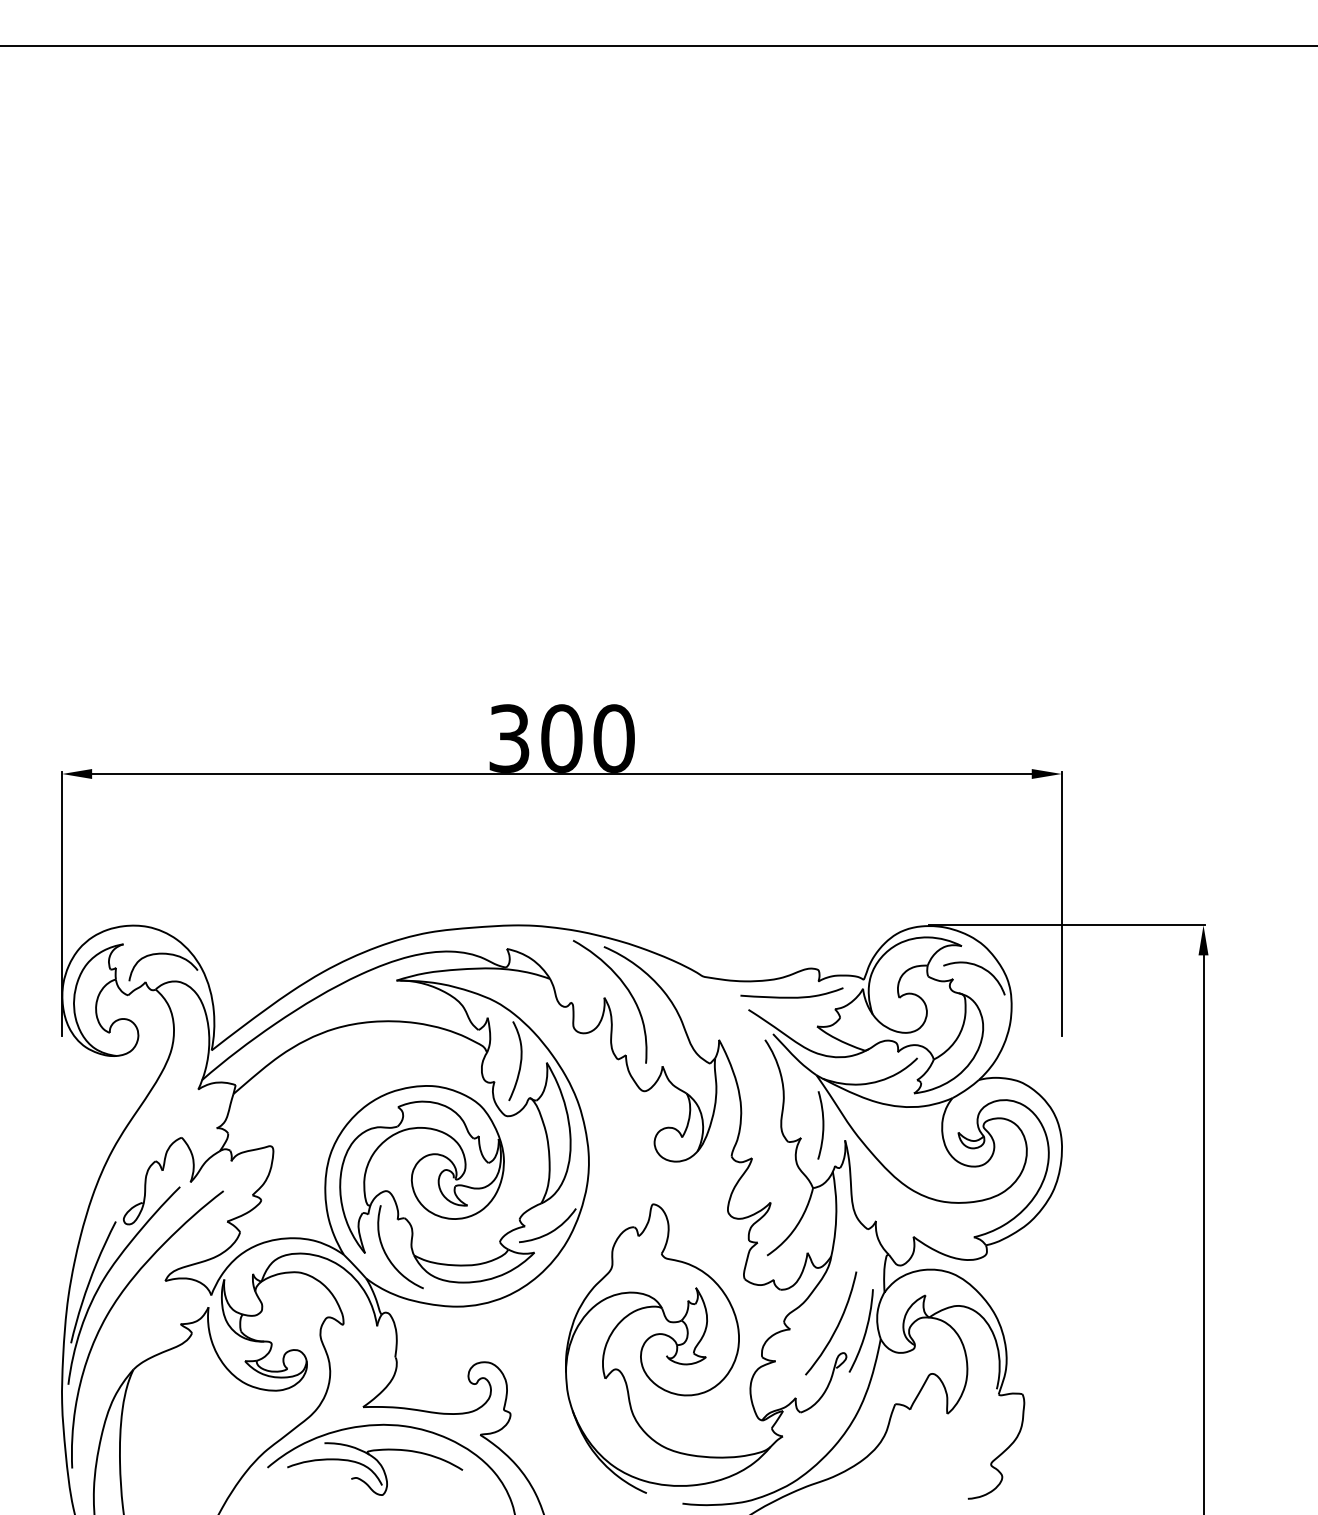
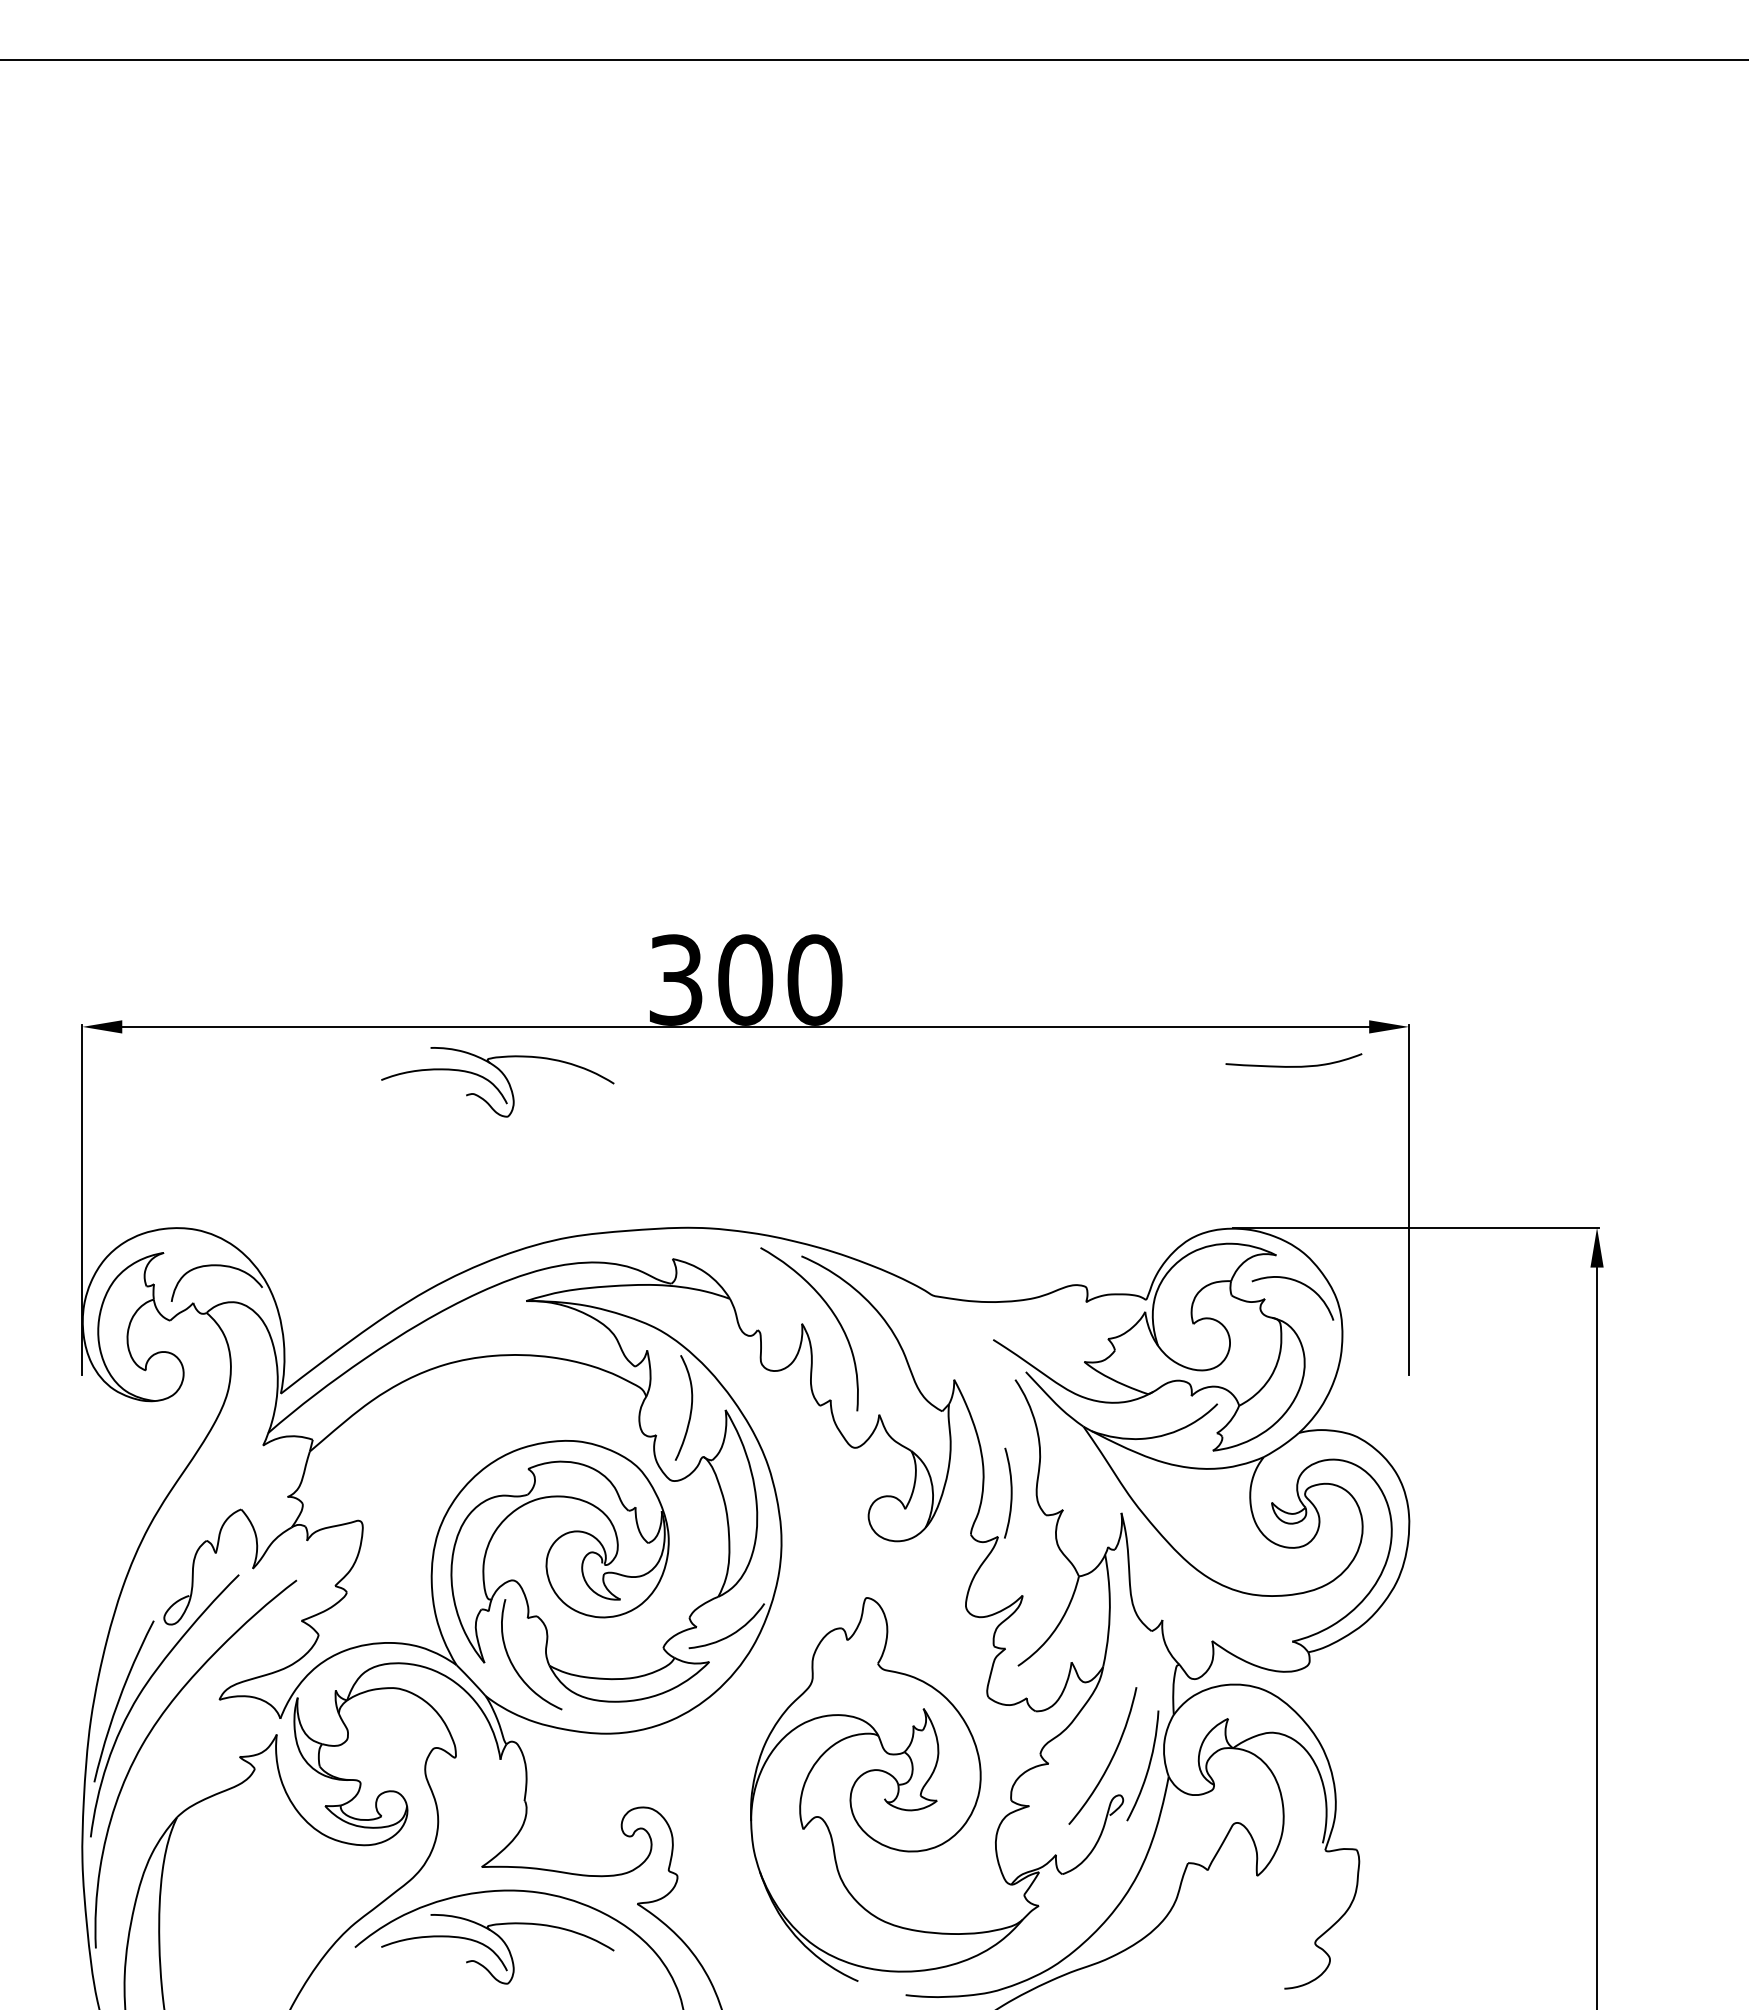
part: (374, 815) -> (497, 1082), added
curve: (793, 996) -> (1295, 1065), moved
curve: (822, 1124) -> (1010, 1492), moved

